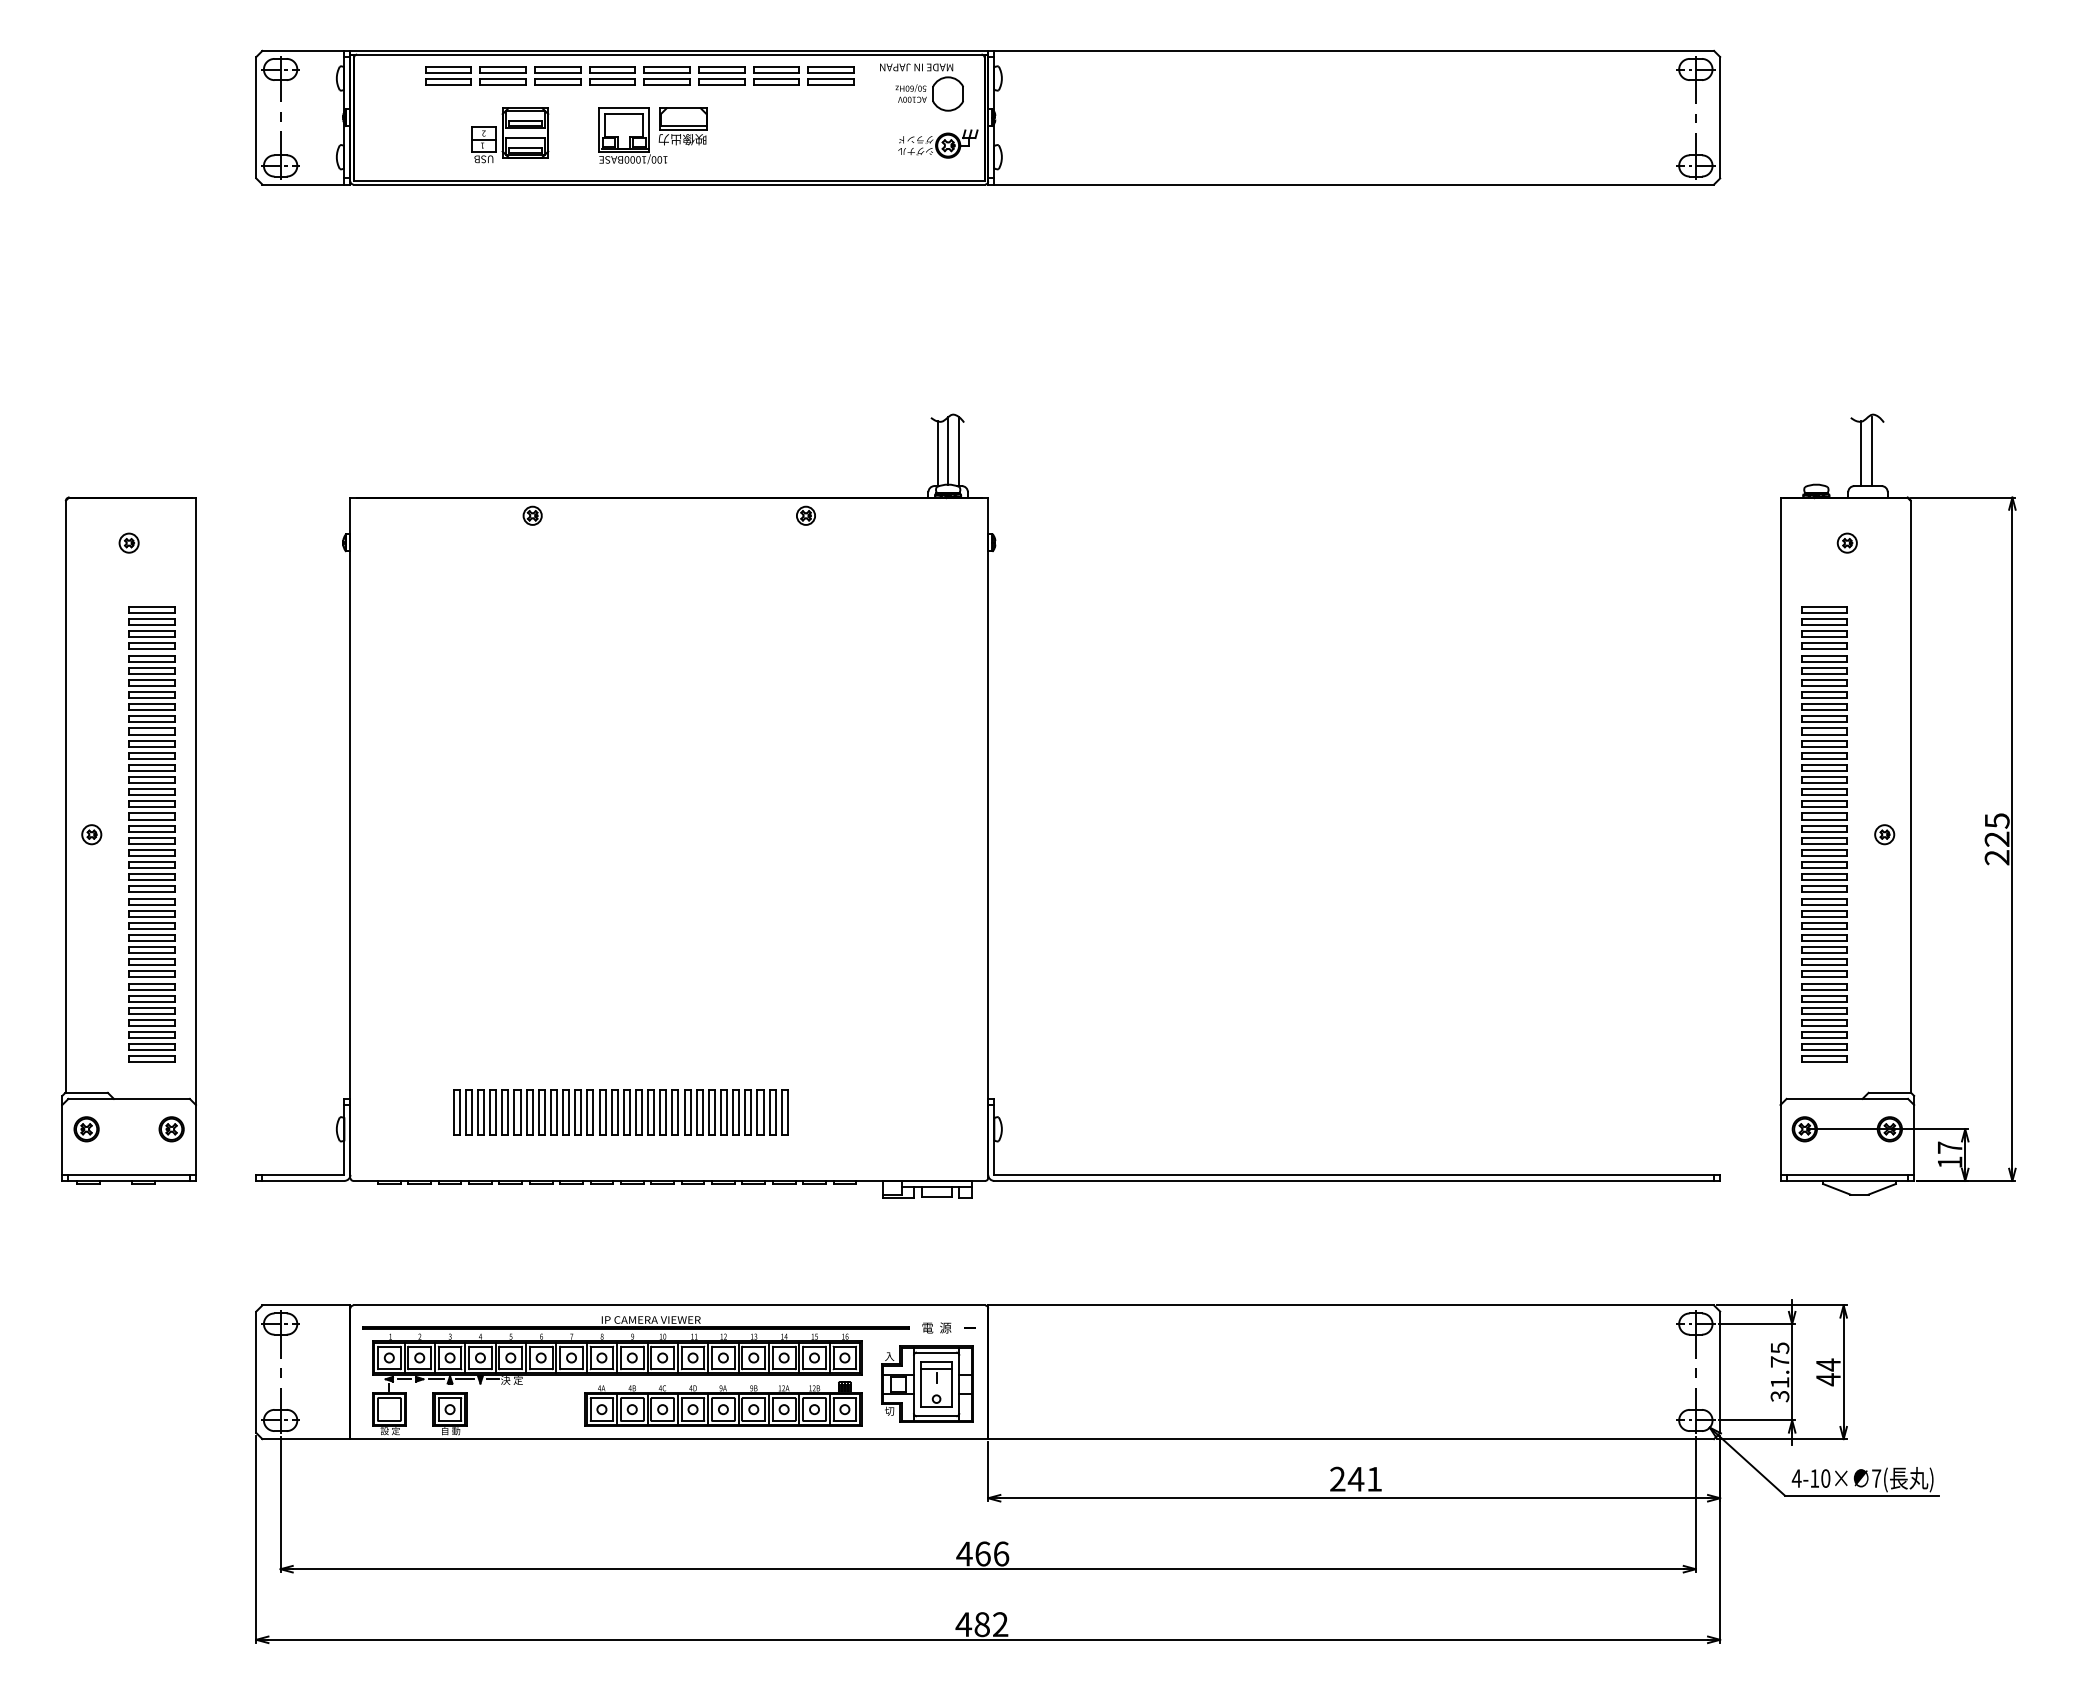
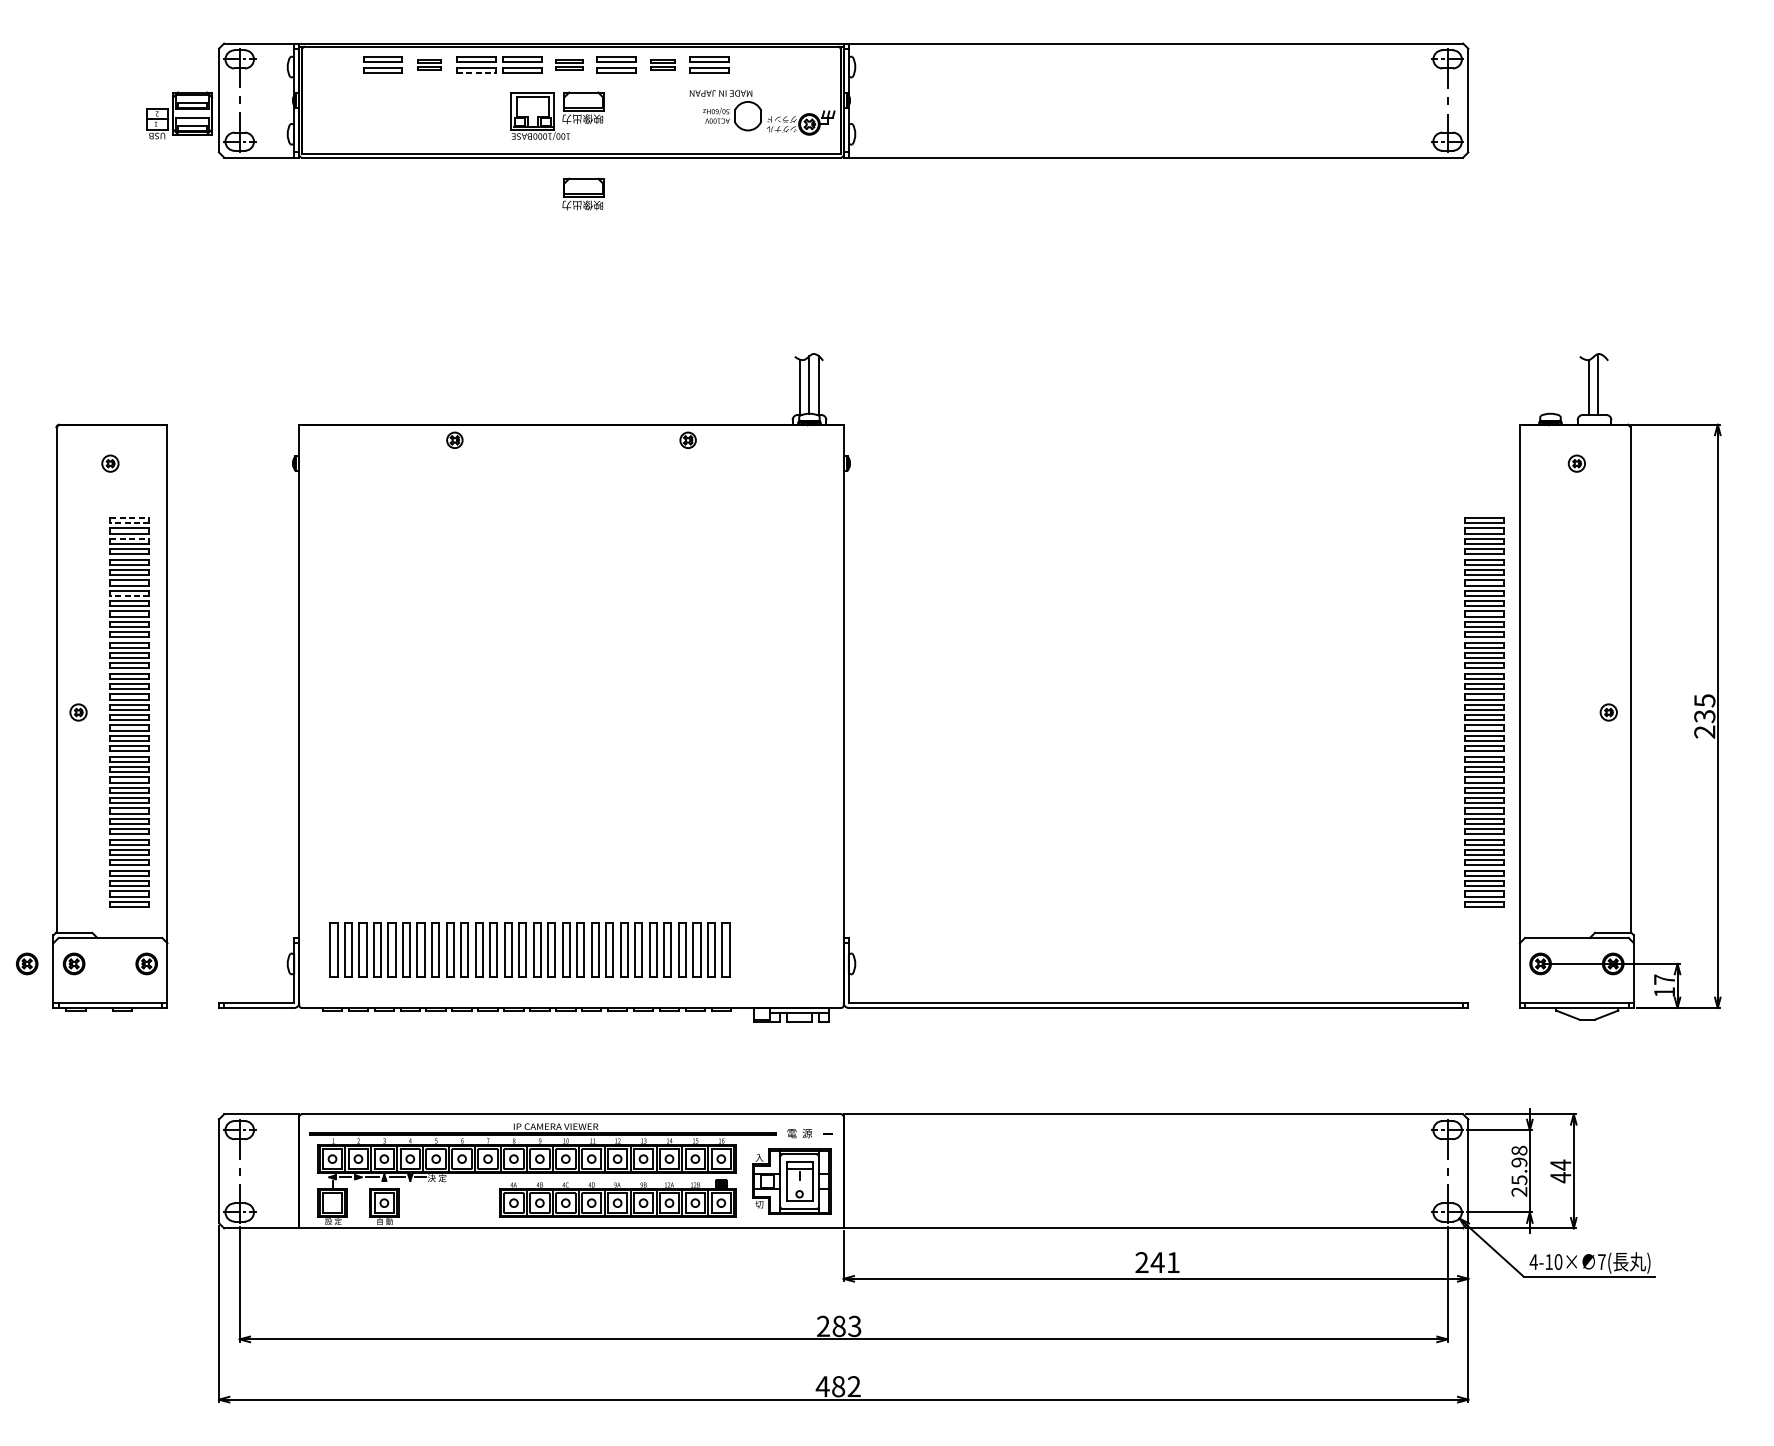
part: (502, 75) -> (429, 64), size x0.6
part: (666, 75) -> (569, 64), size x0.7
part: (776, 75) -> (662, 64), size x0.6
line: (557, 85) -> (476, 73), solid -> dashed
part: (921, 87) -> (725, 110), moved
part: (510, 135) -> (179, 115), moved
part: (682, 227) -> (582, 194), added
line: (151, 606) -> (129, 517), solid -> dashed
line: (151, 613) -> (129, 523), solid -> dashed
line: (151, 631) -> (129, 539), solid -> dashed
line: (151, 698) -> (129, 596), solid -> dashed
part: (1824, 834) -> (1484, 712), moved
text: (1997, 839) -> (1705, 716), 225 -> 235
part: (620, 1112) -> (529, 949), size x1.4
part: (31, 1129) -> (27, 964), added
text: (1779, 1372) -> (1519, 1171), 31.75 -> 25.98
text: (982, 1553) -> (838, 1325), 466 -> 283

